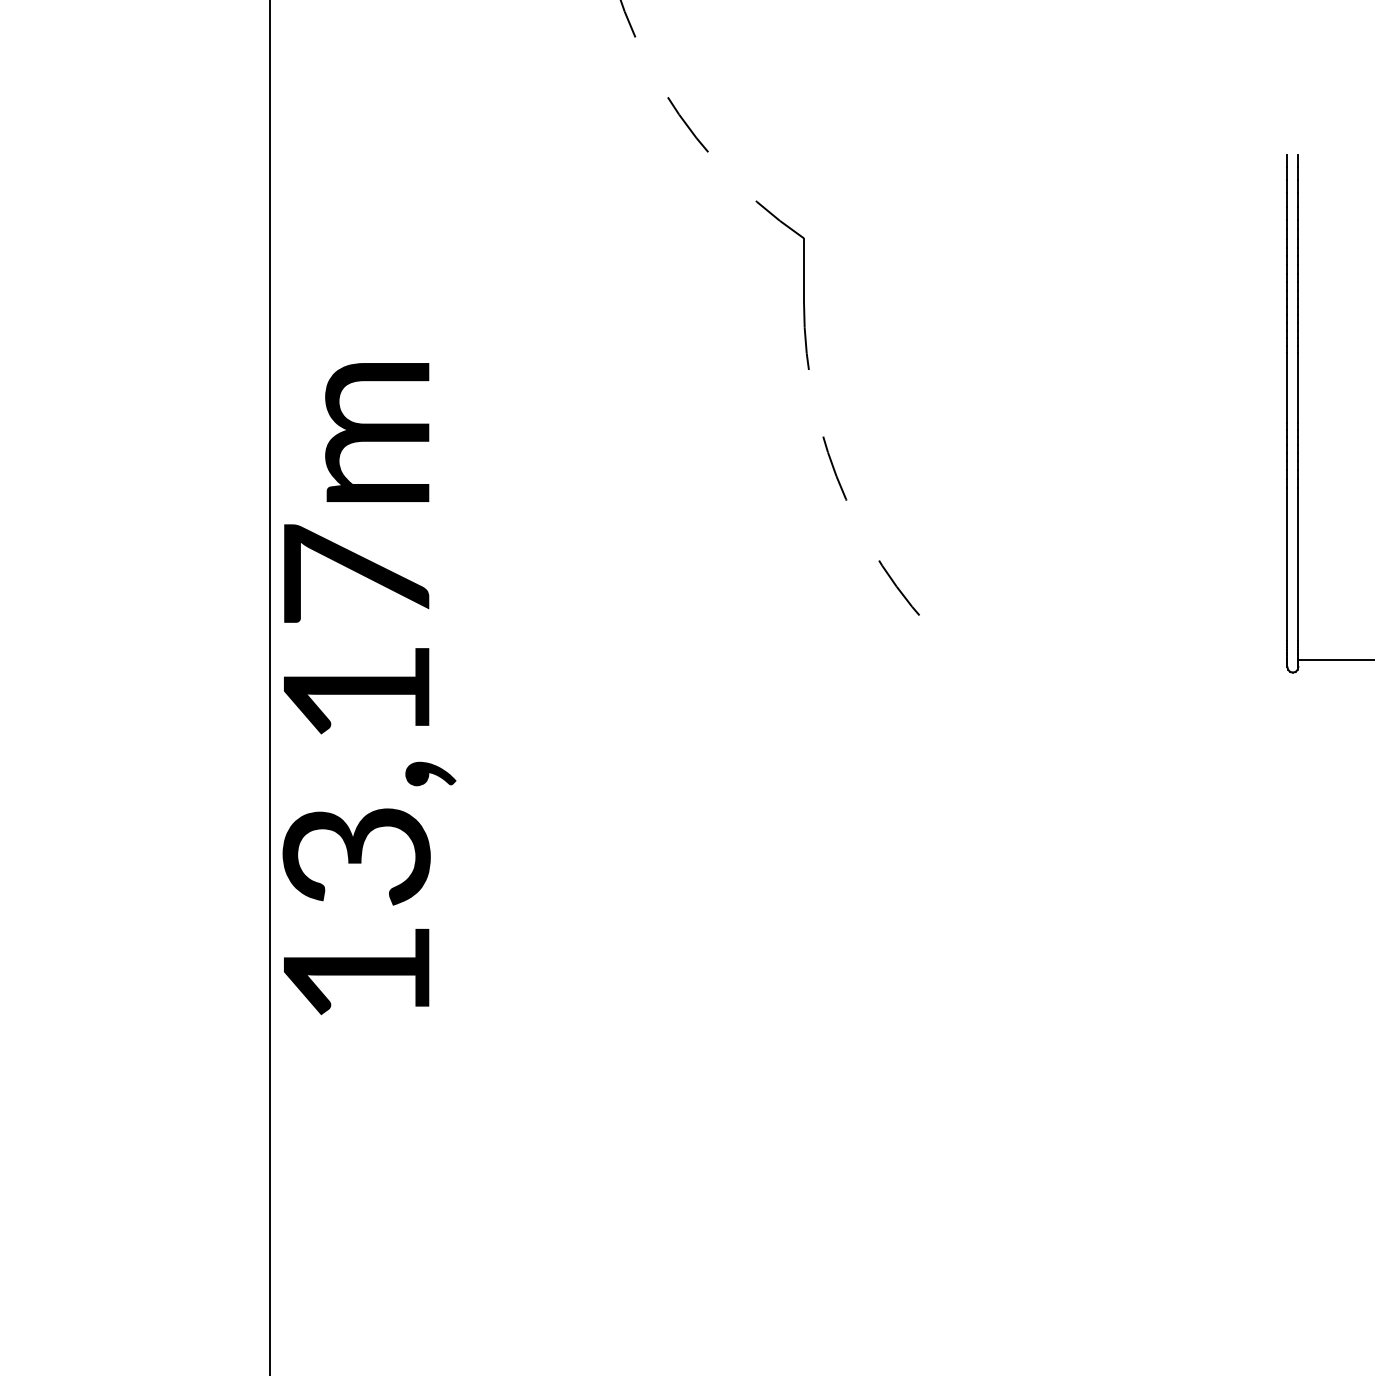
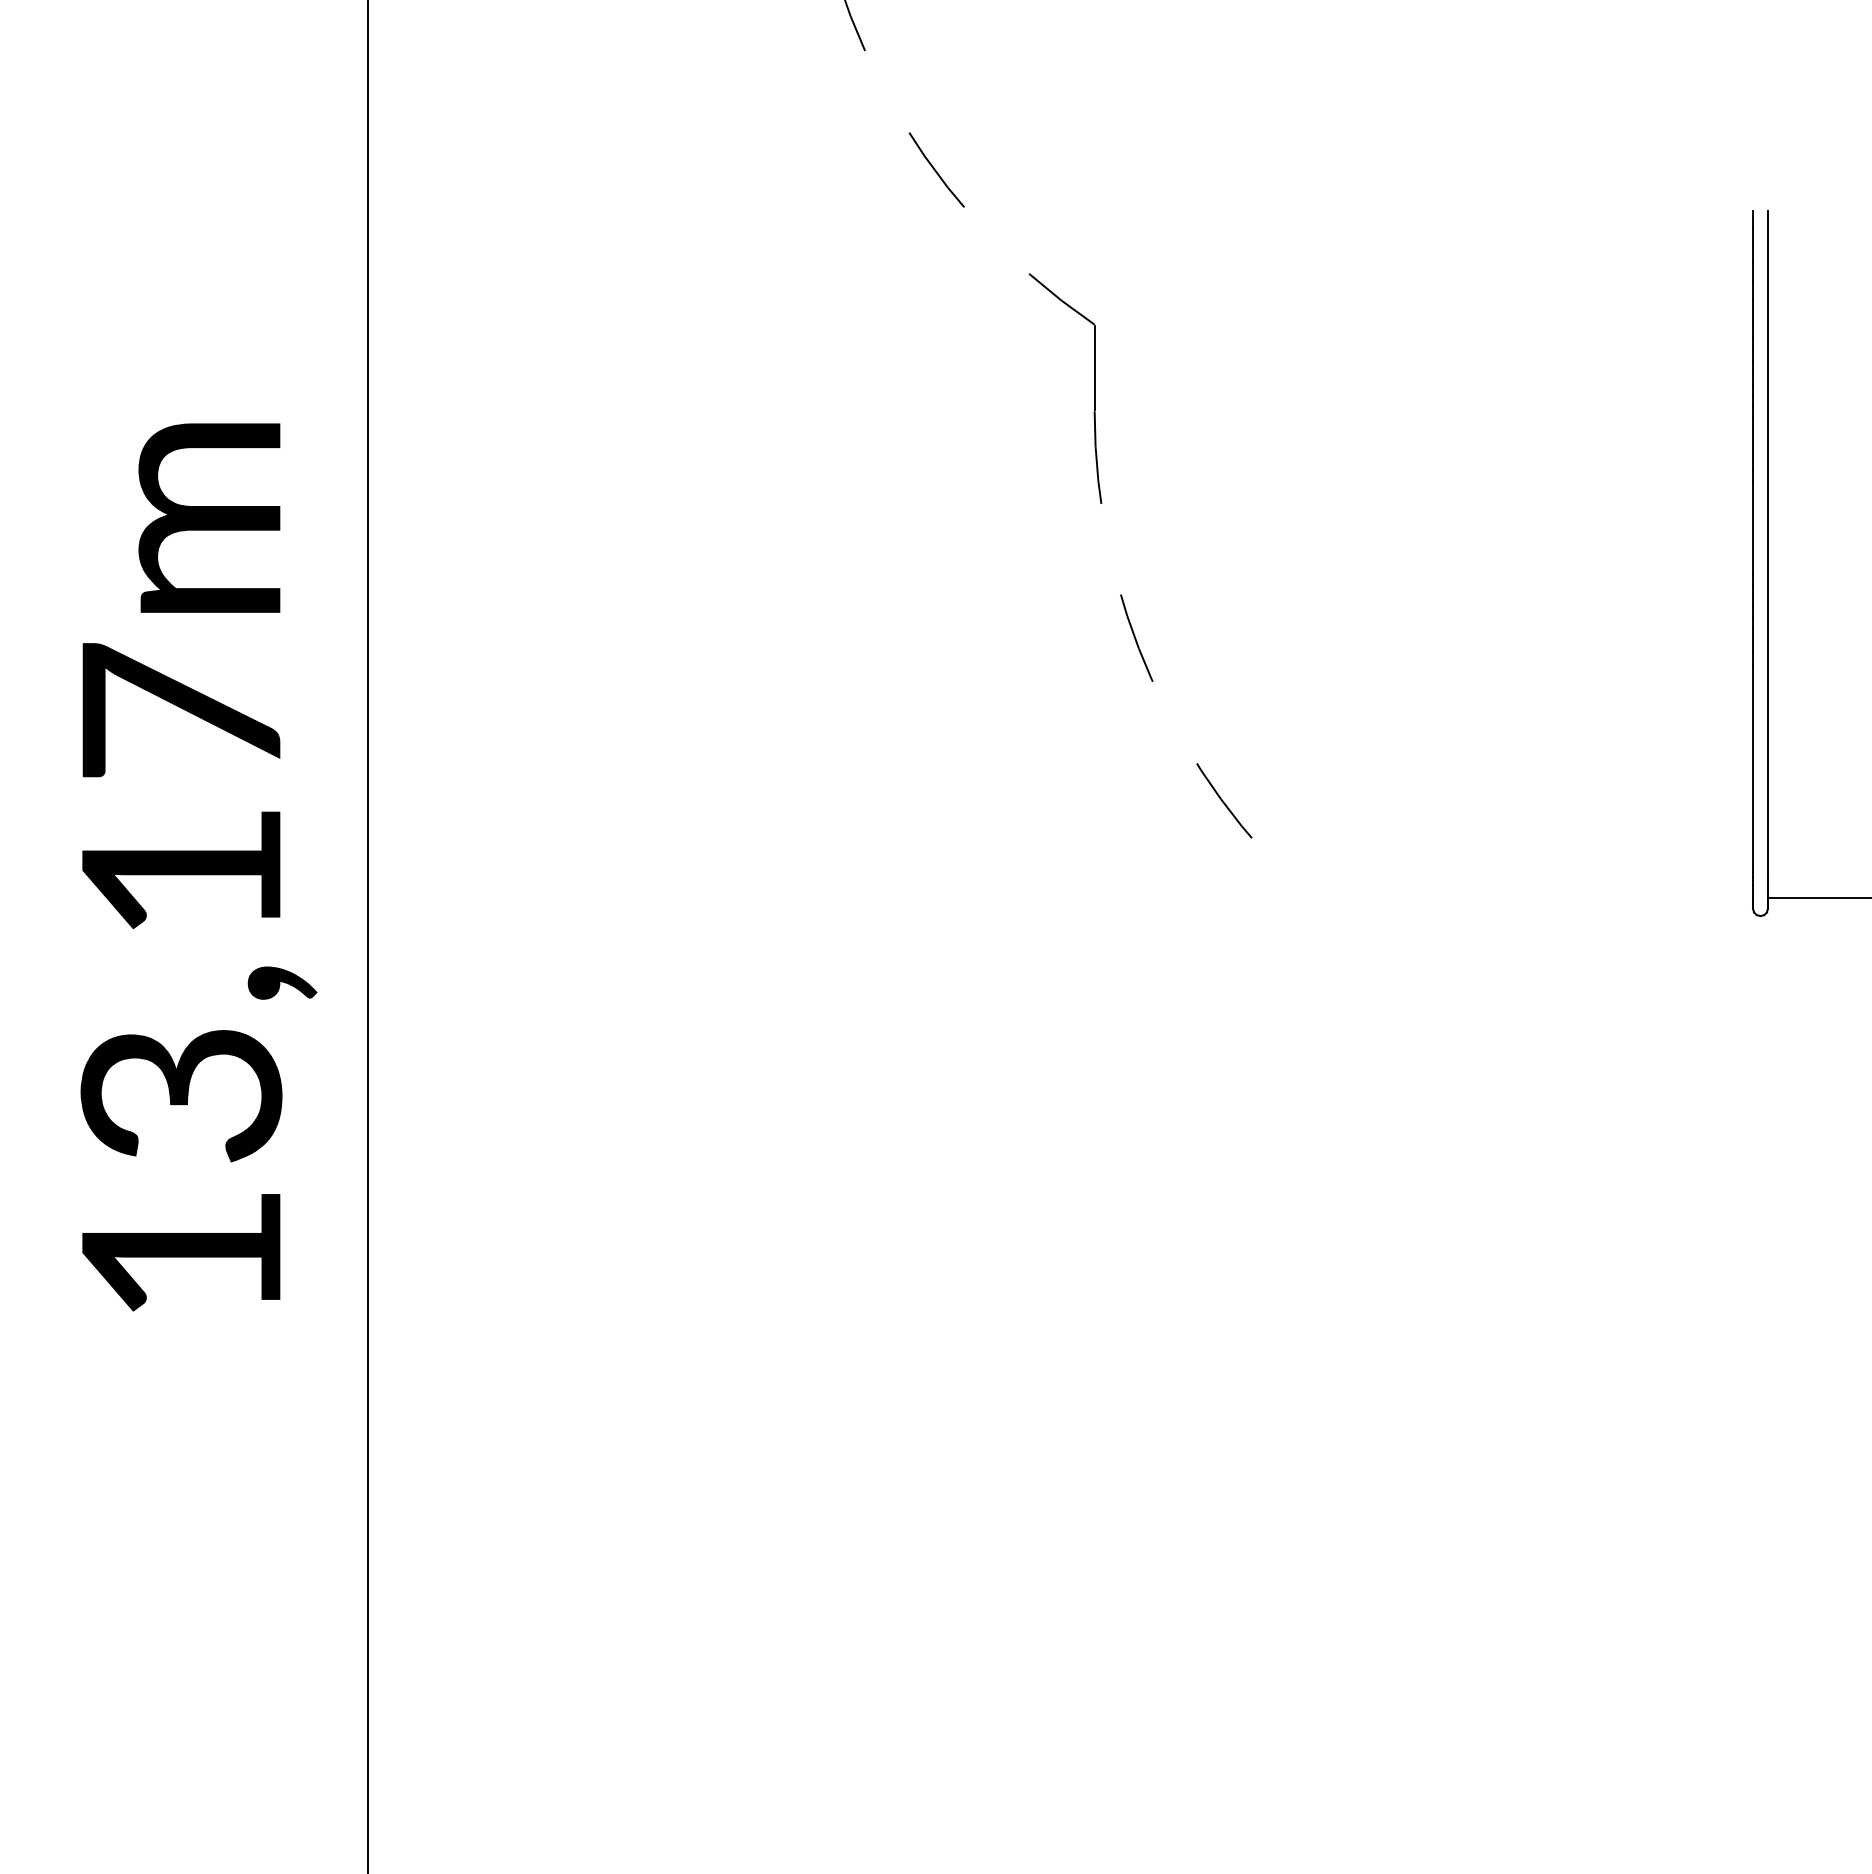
text: (369, 689) -> (198, 867), moved

